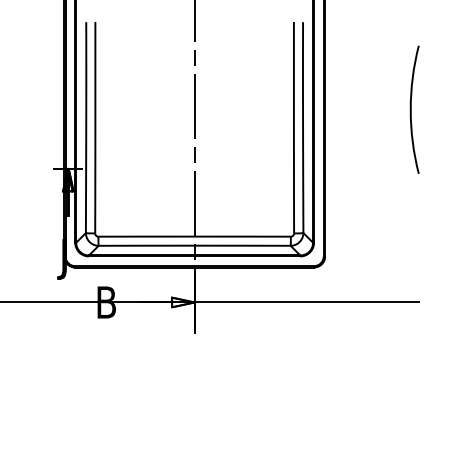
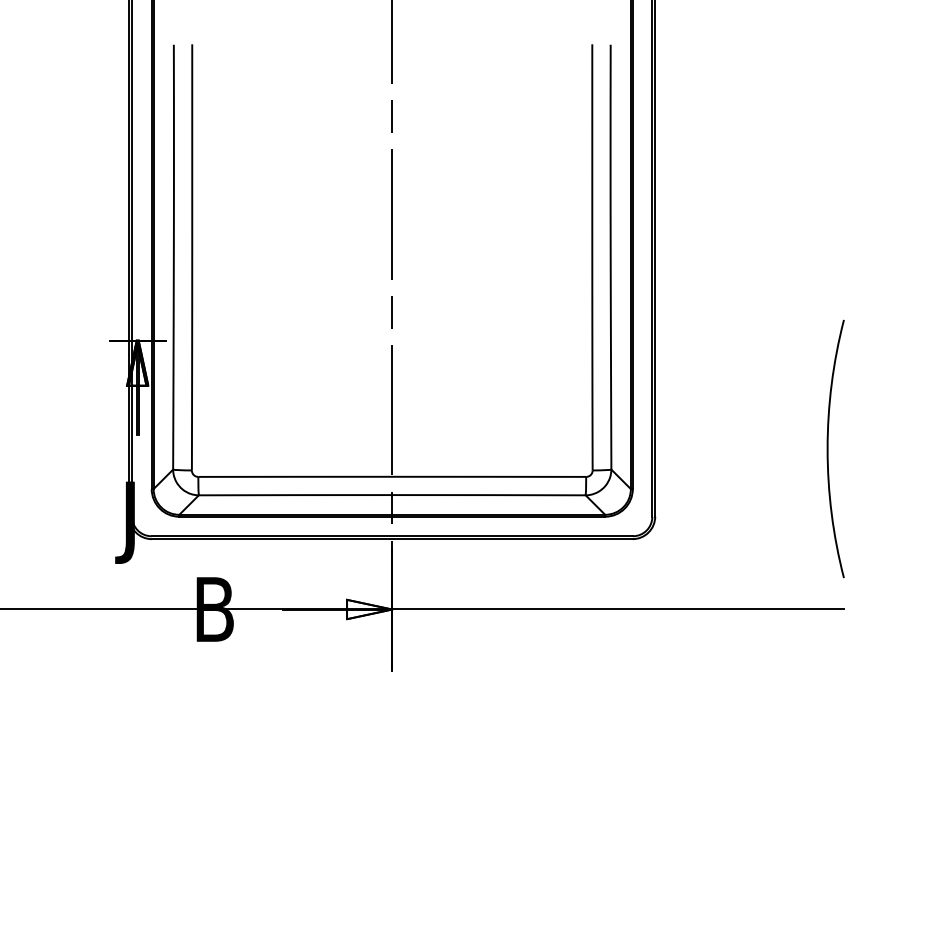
arc: (411, 109) -> (829, 448), moved

